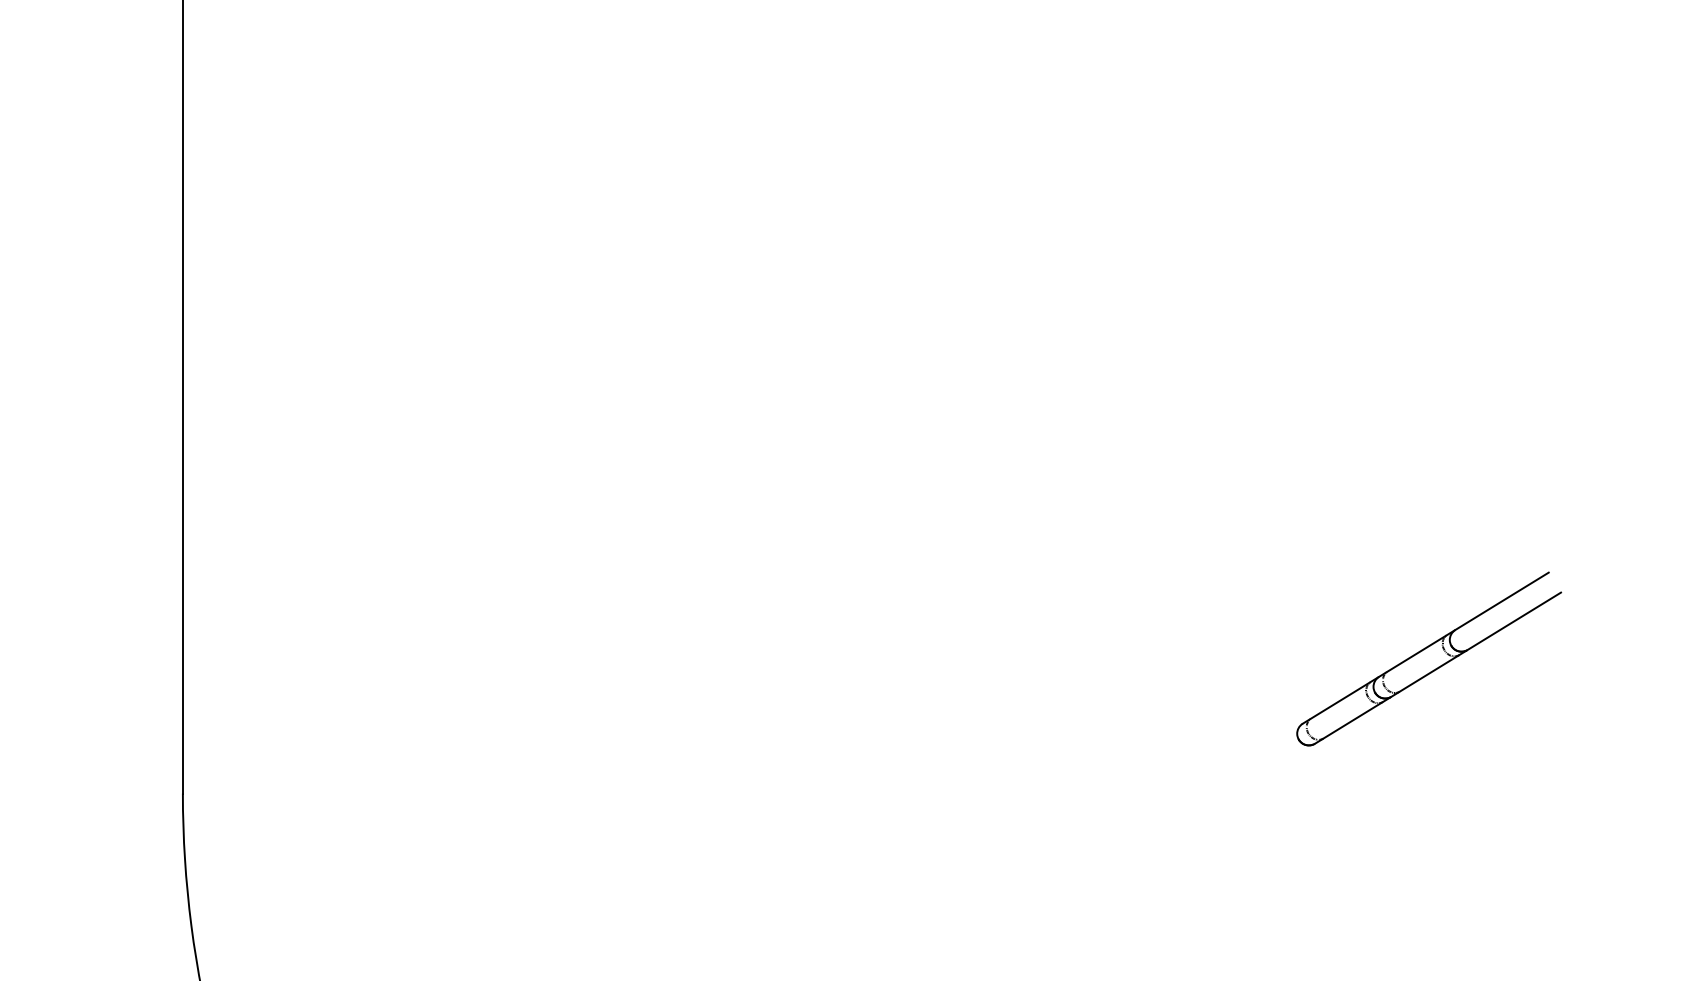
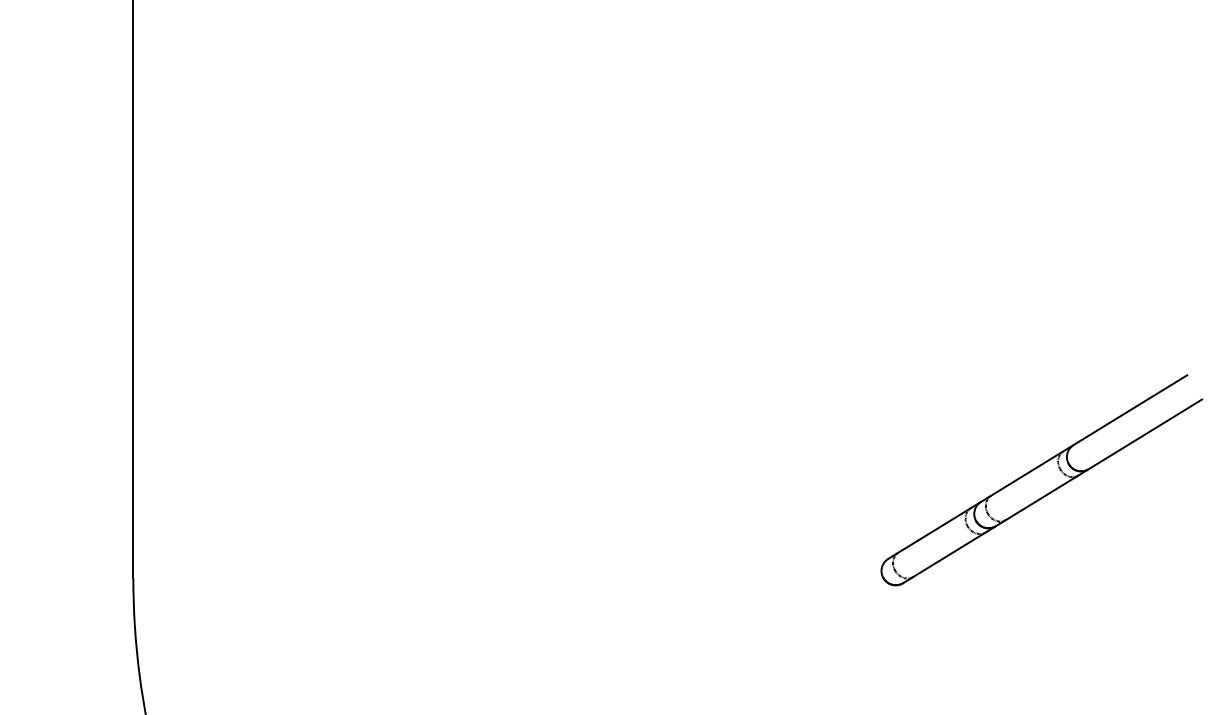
part: (1428, 659) -> (1041, 480), size x1.67

